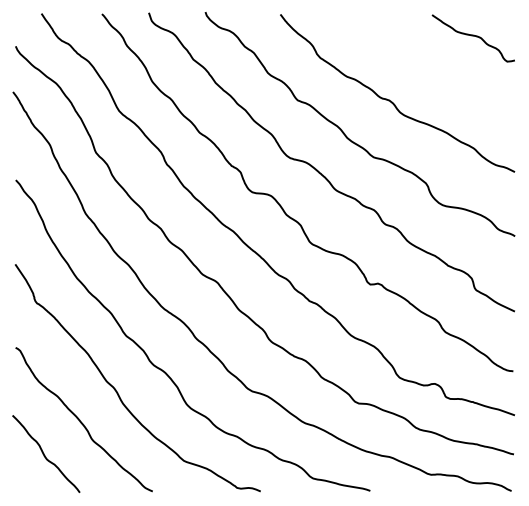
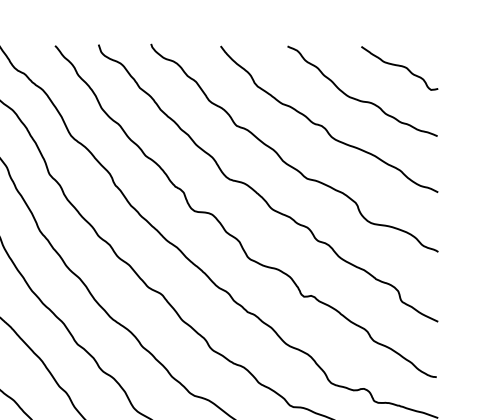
curve: (431, 72) -> (360, 100), added

